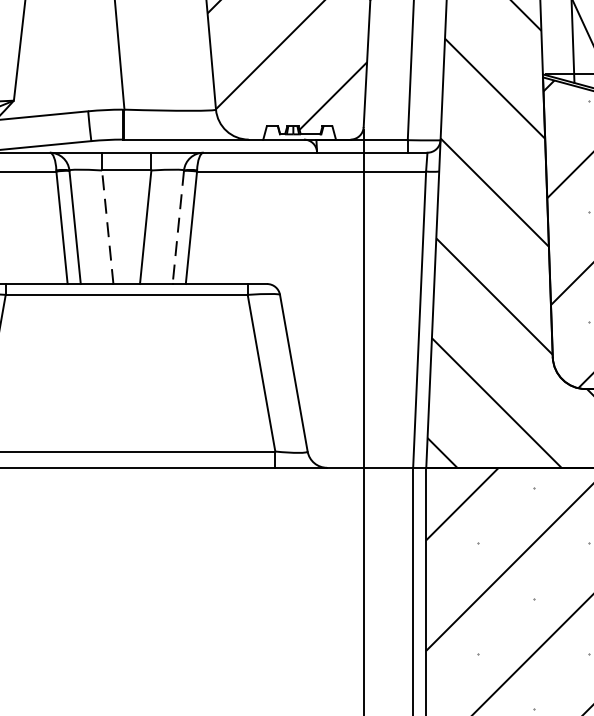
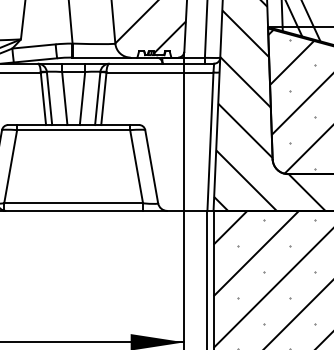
line: (107, 227) -> (64, 98), dashed -> solid
line: (177, 227) -> (97, 98), dashed -> solid

